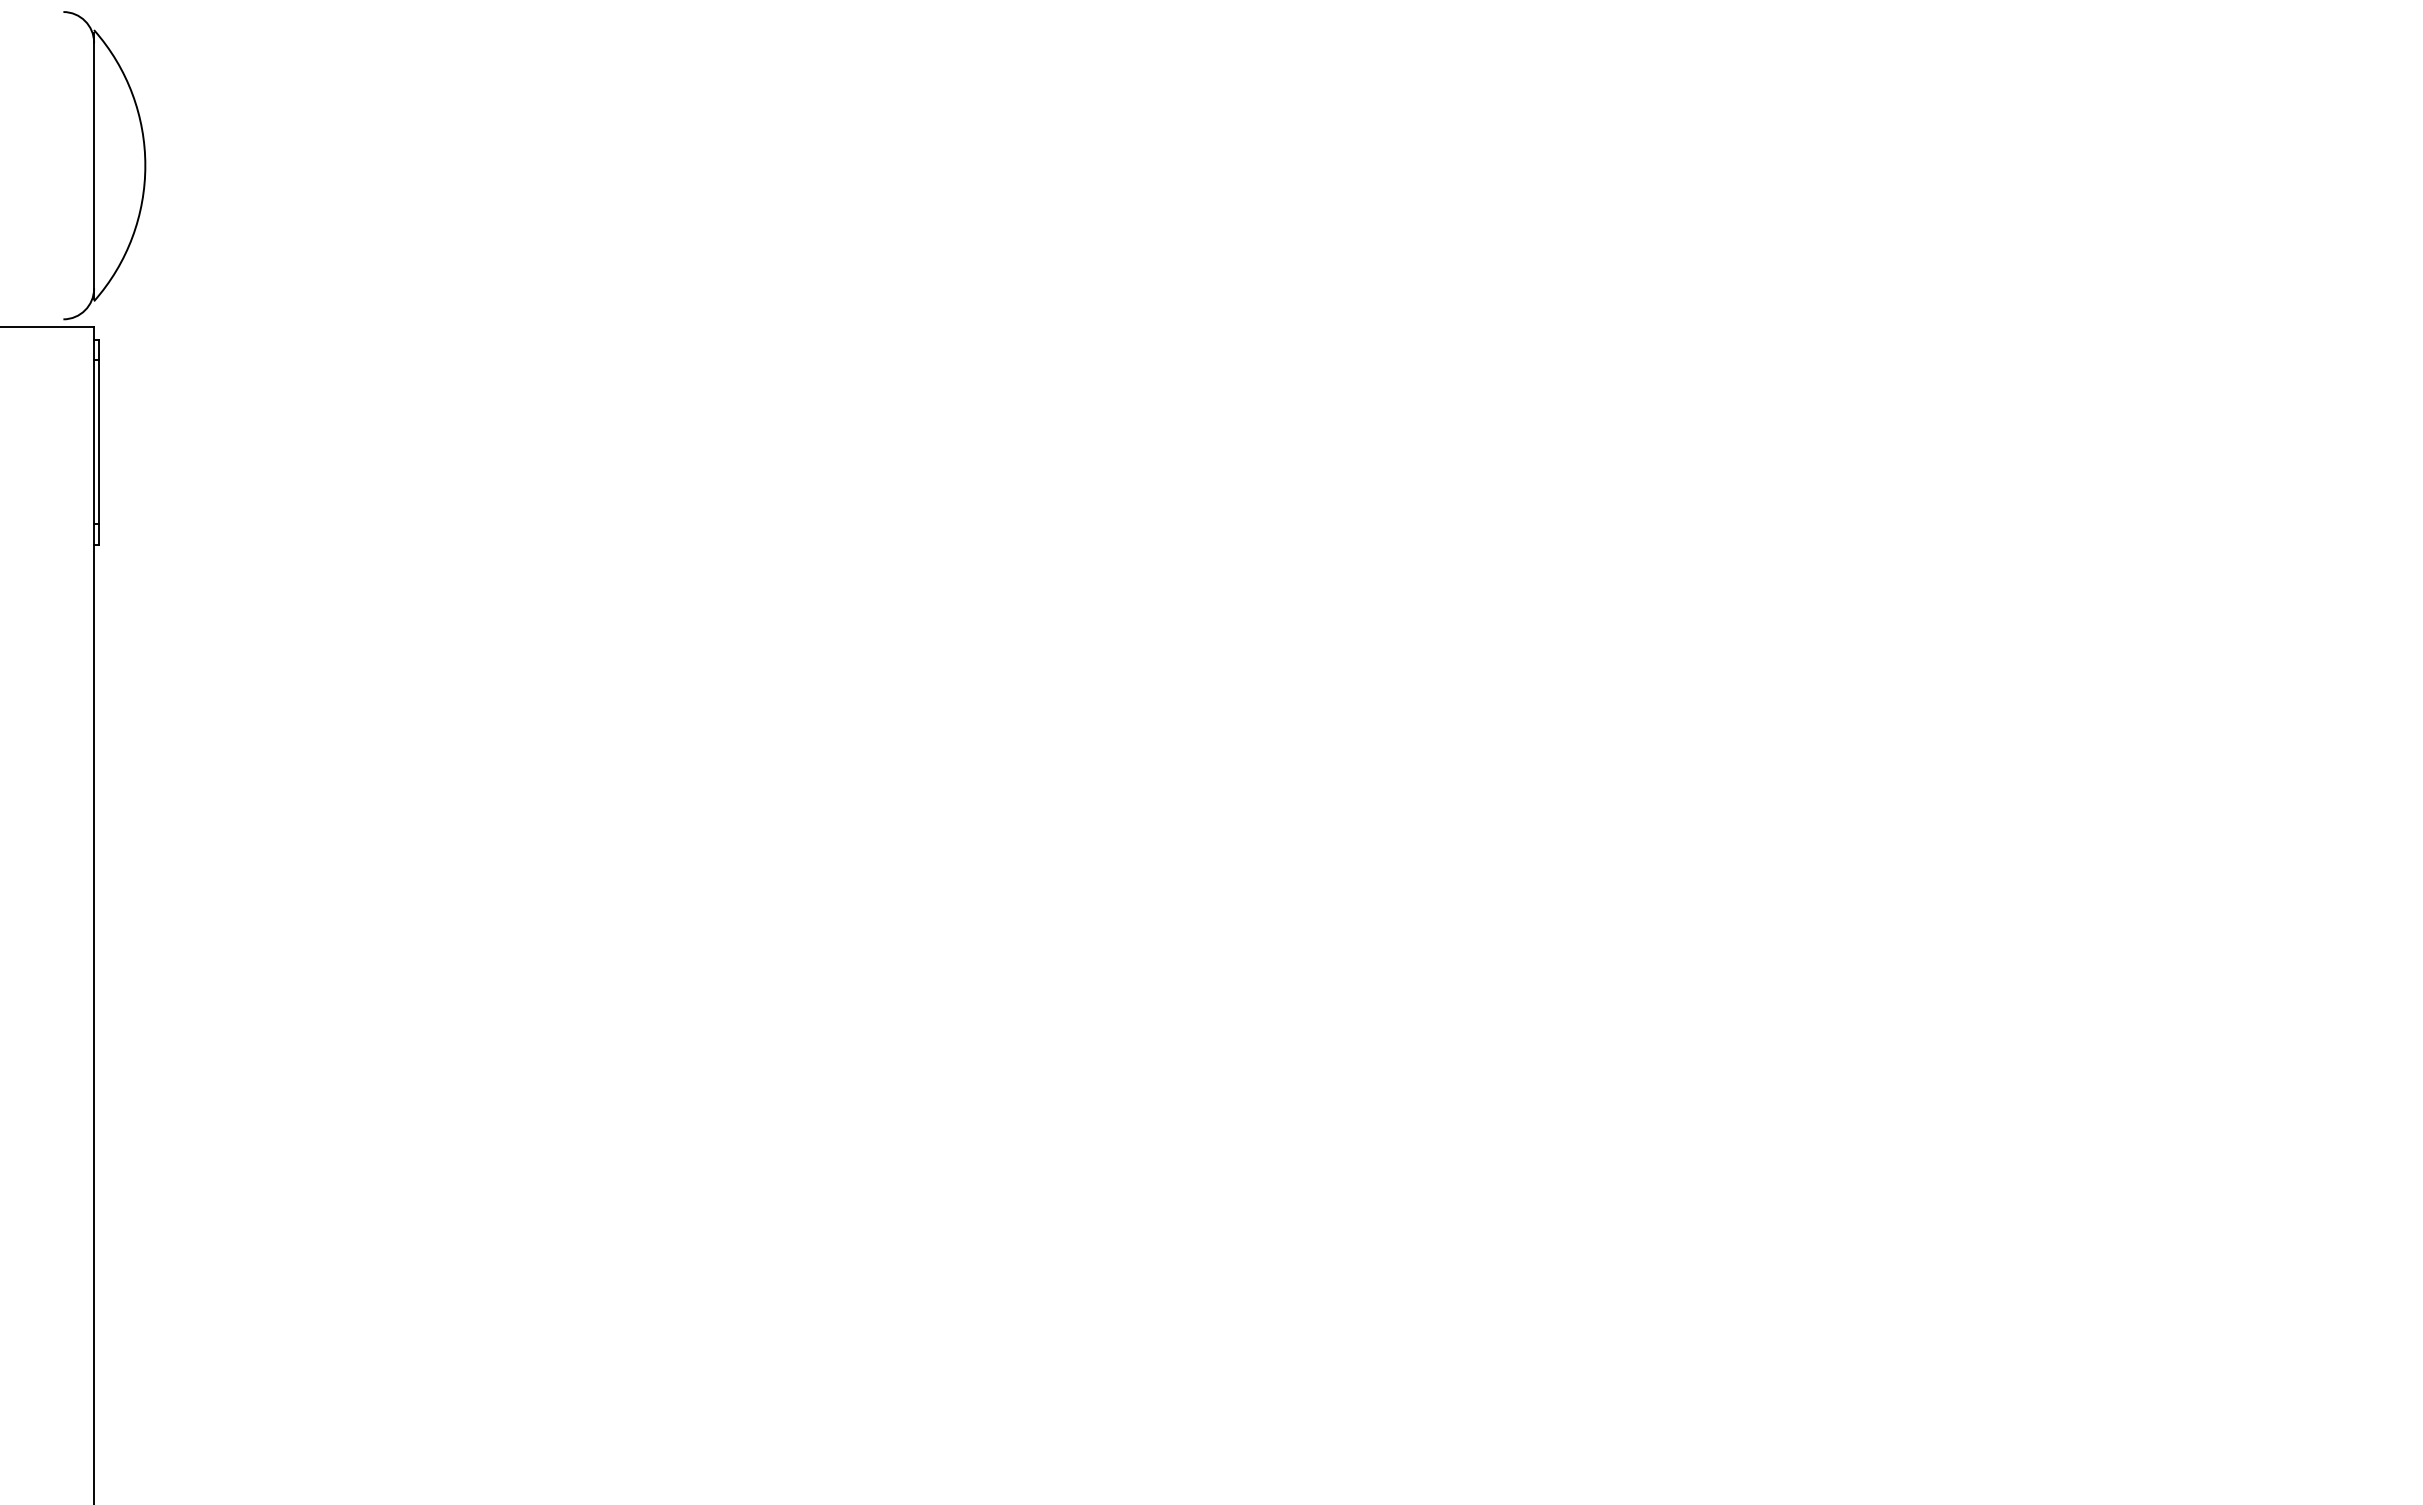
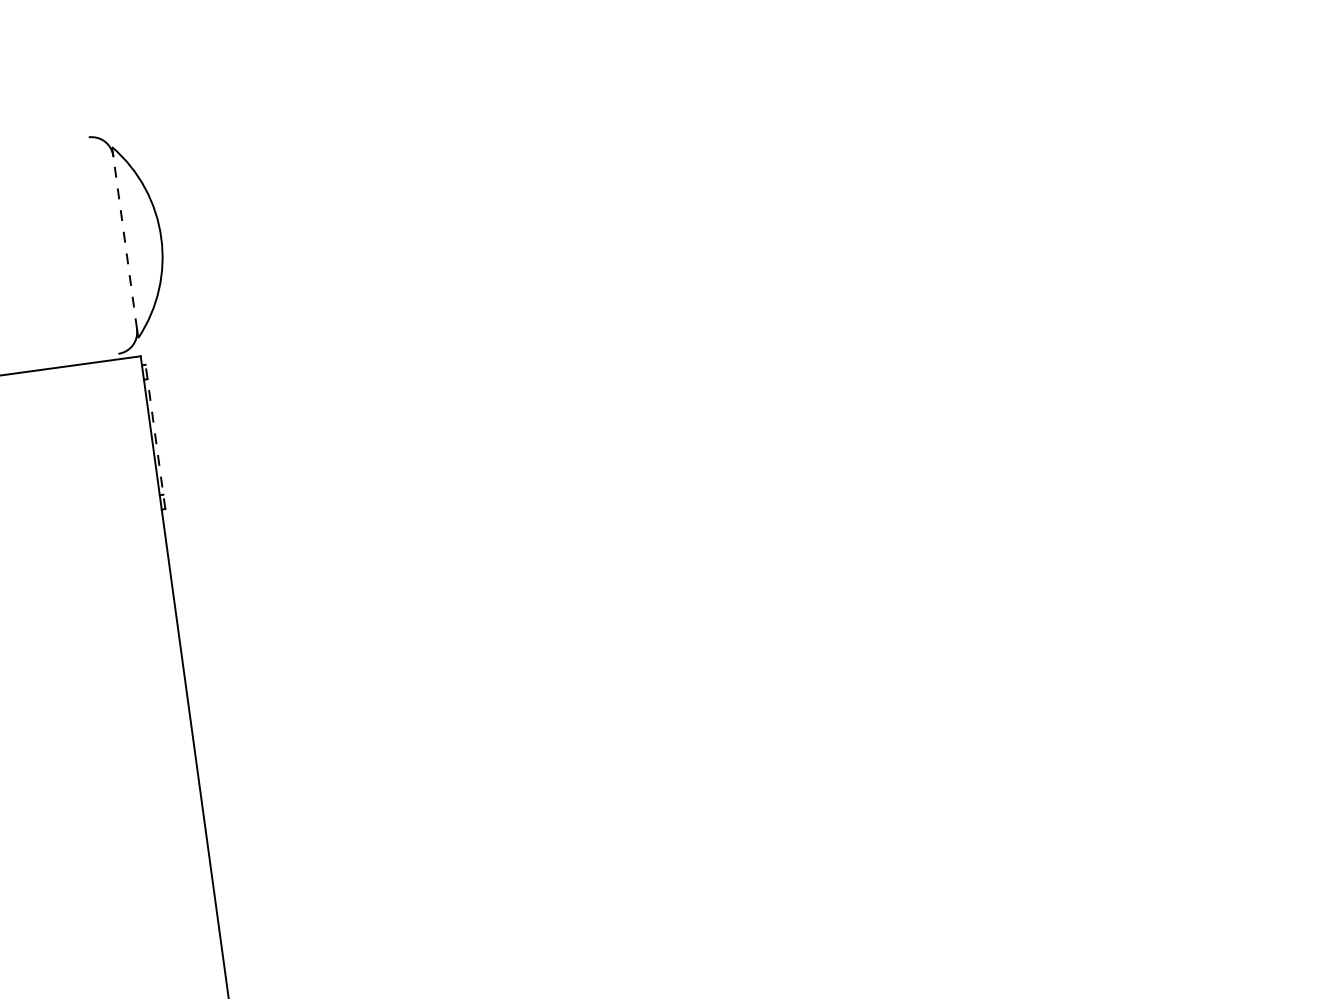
line: (94, 165) -> (125, 242), solid -> dashed
line: (99, 441) -> (155, 436), solid -> dashed

